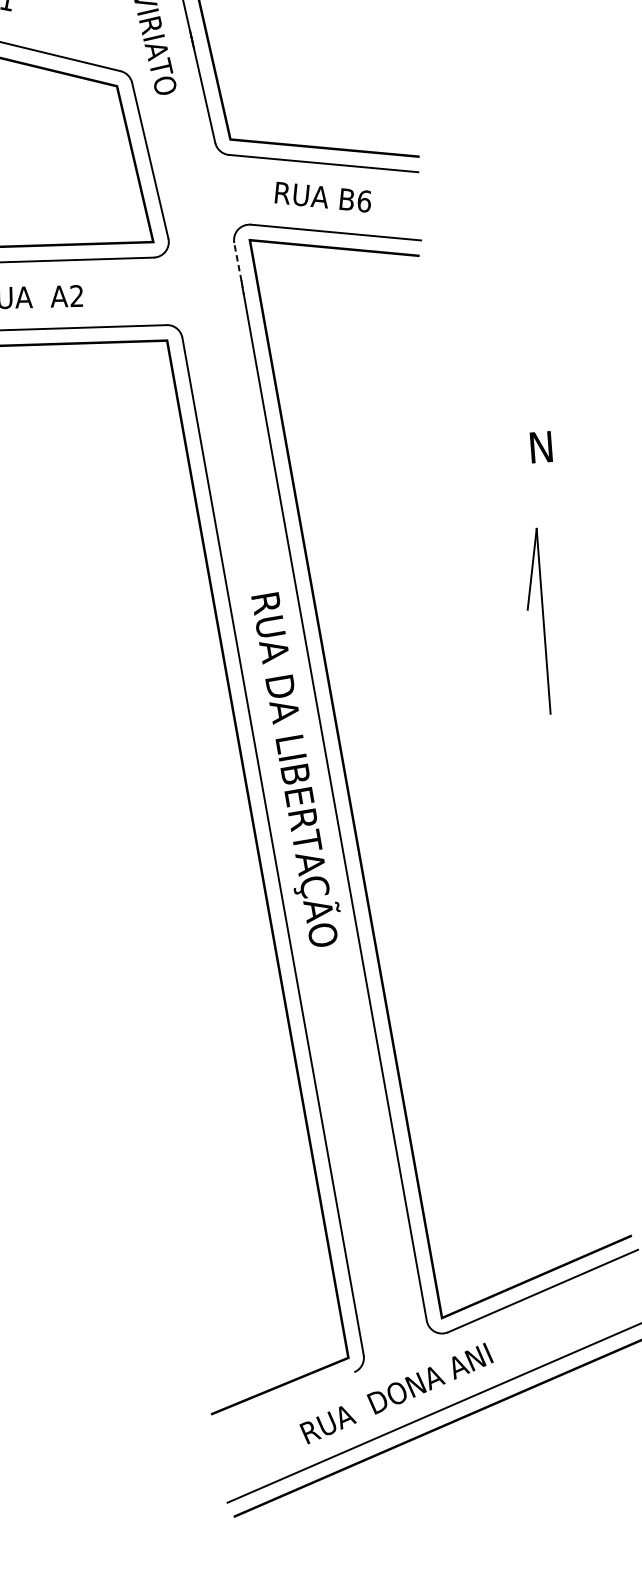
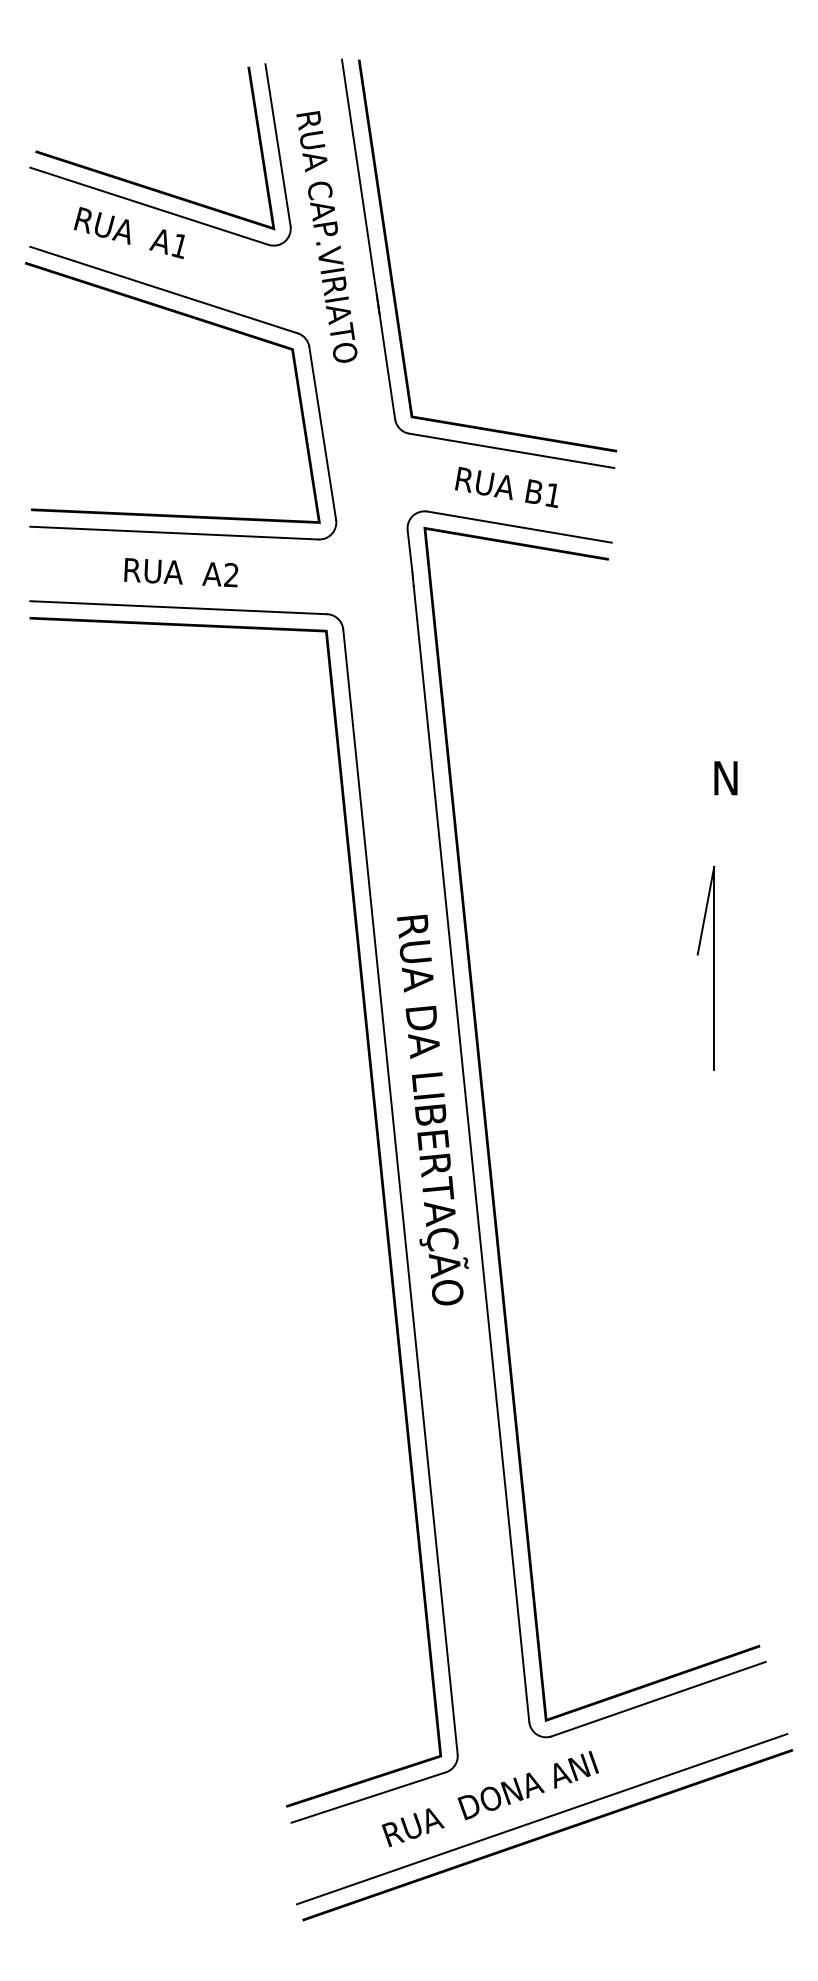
text: (363, 201) -> (552, 495), B6 -> B1
line: (237, 261) -> (409, 550), dashed -> solid
line: (285, 1400) -> (368, 1797), added

